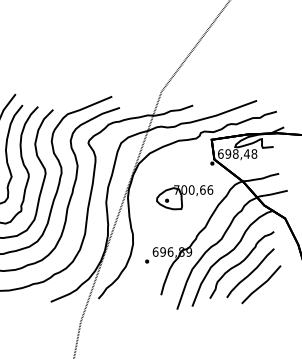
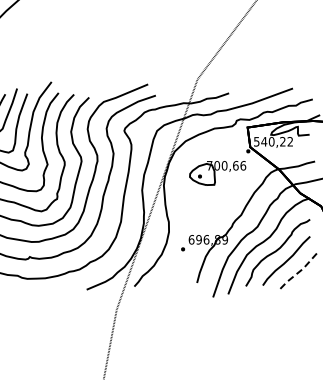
text: (237, 153) -> (273, 141), 698,48 -> 540,22
part: (184, 197) -> (217, 173), moved
line: (262, 284) -> (298, 272), solid -> dashed

